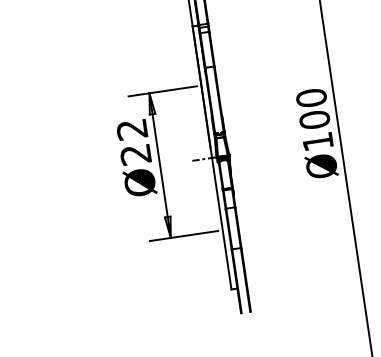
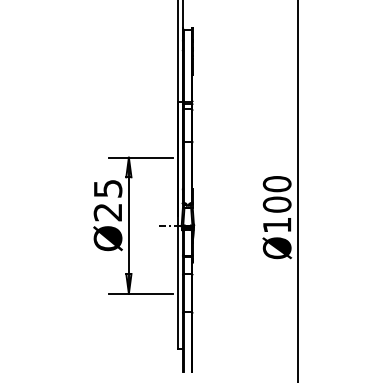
text: (131, 129) -> (107, 188), Ø22 -> Ø25

